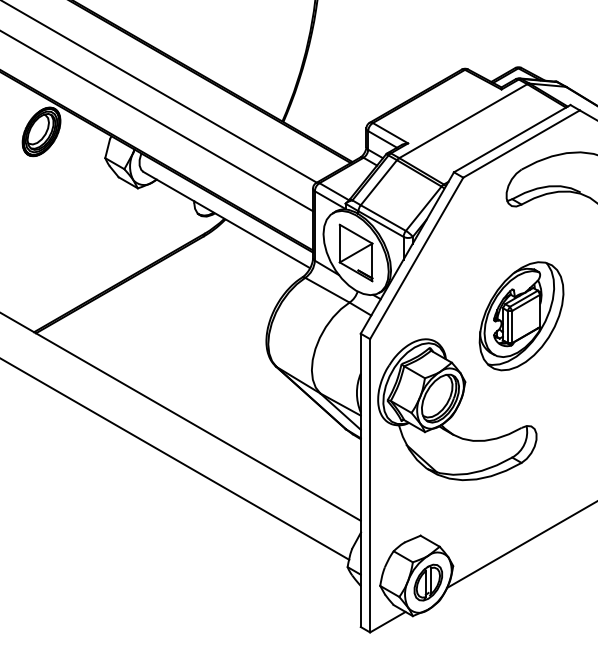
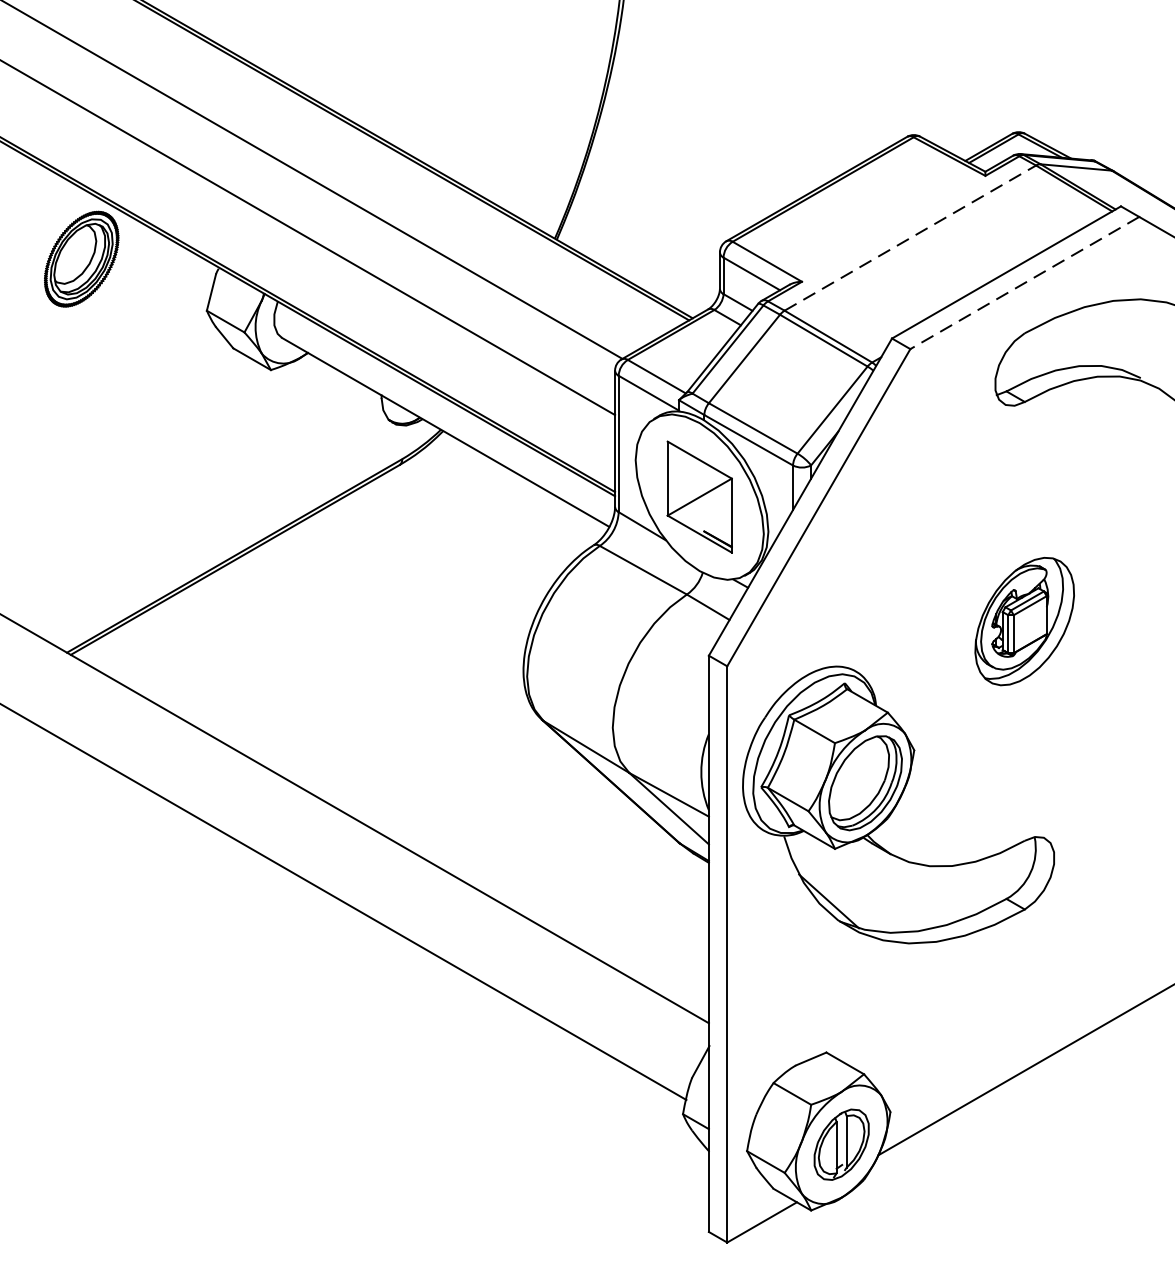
line: (463, 121) -> (910, 238), solid -> dashed
line: (521, 144) -> (1024, 283), solid -> dashed
part: (521, 316) -> (1024, 621), size x0.6

